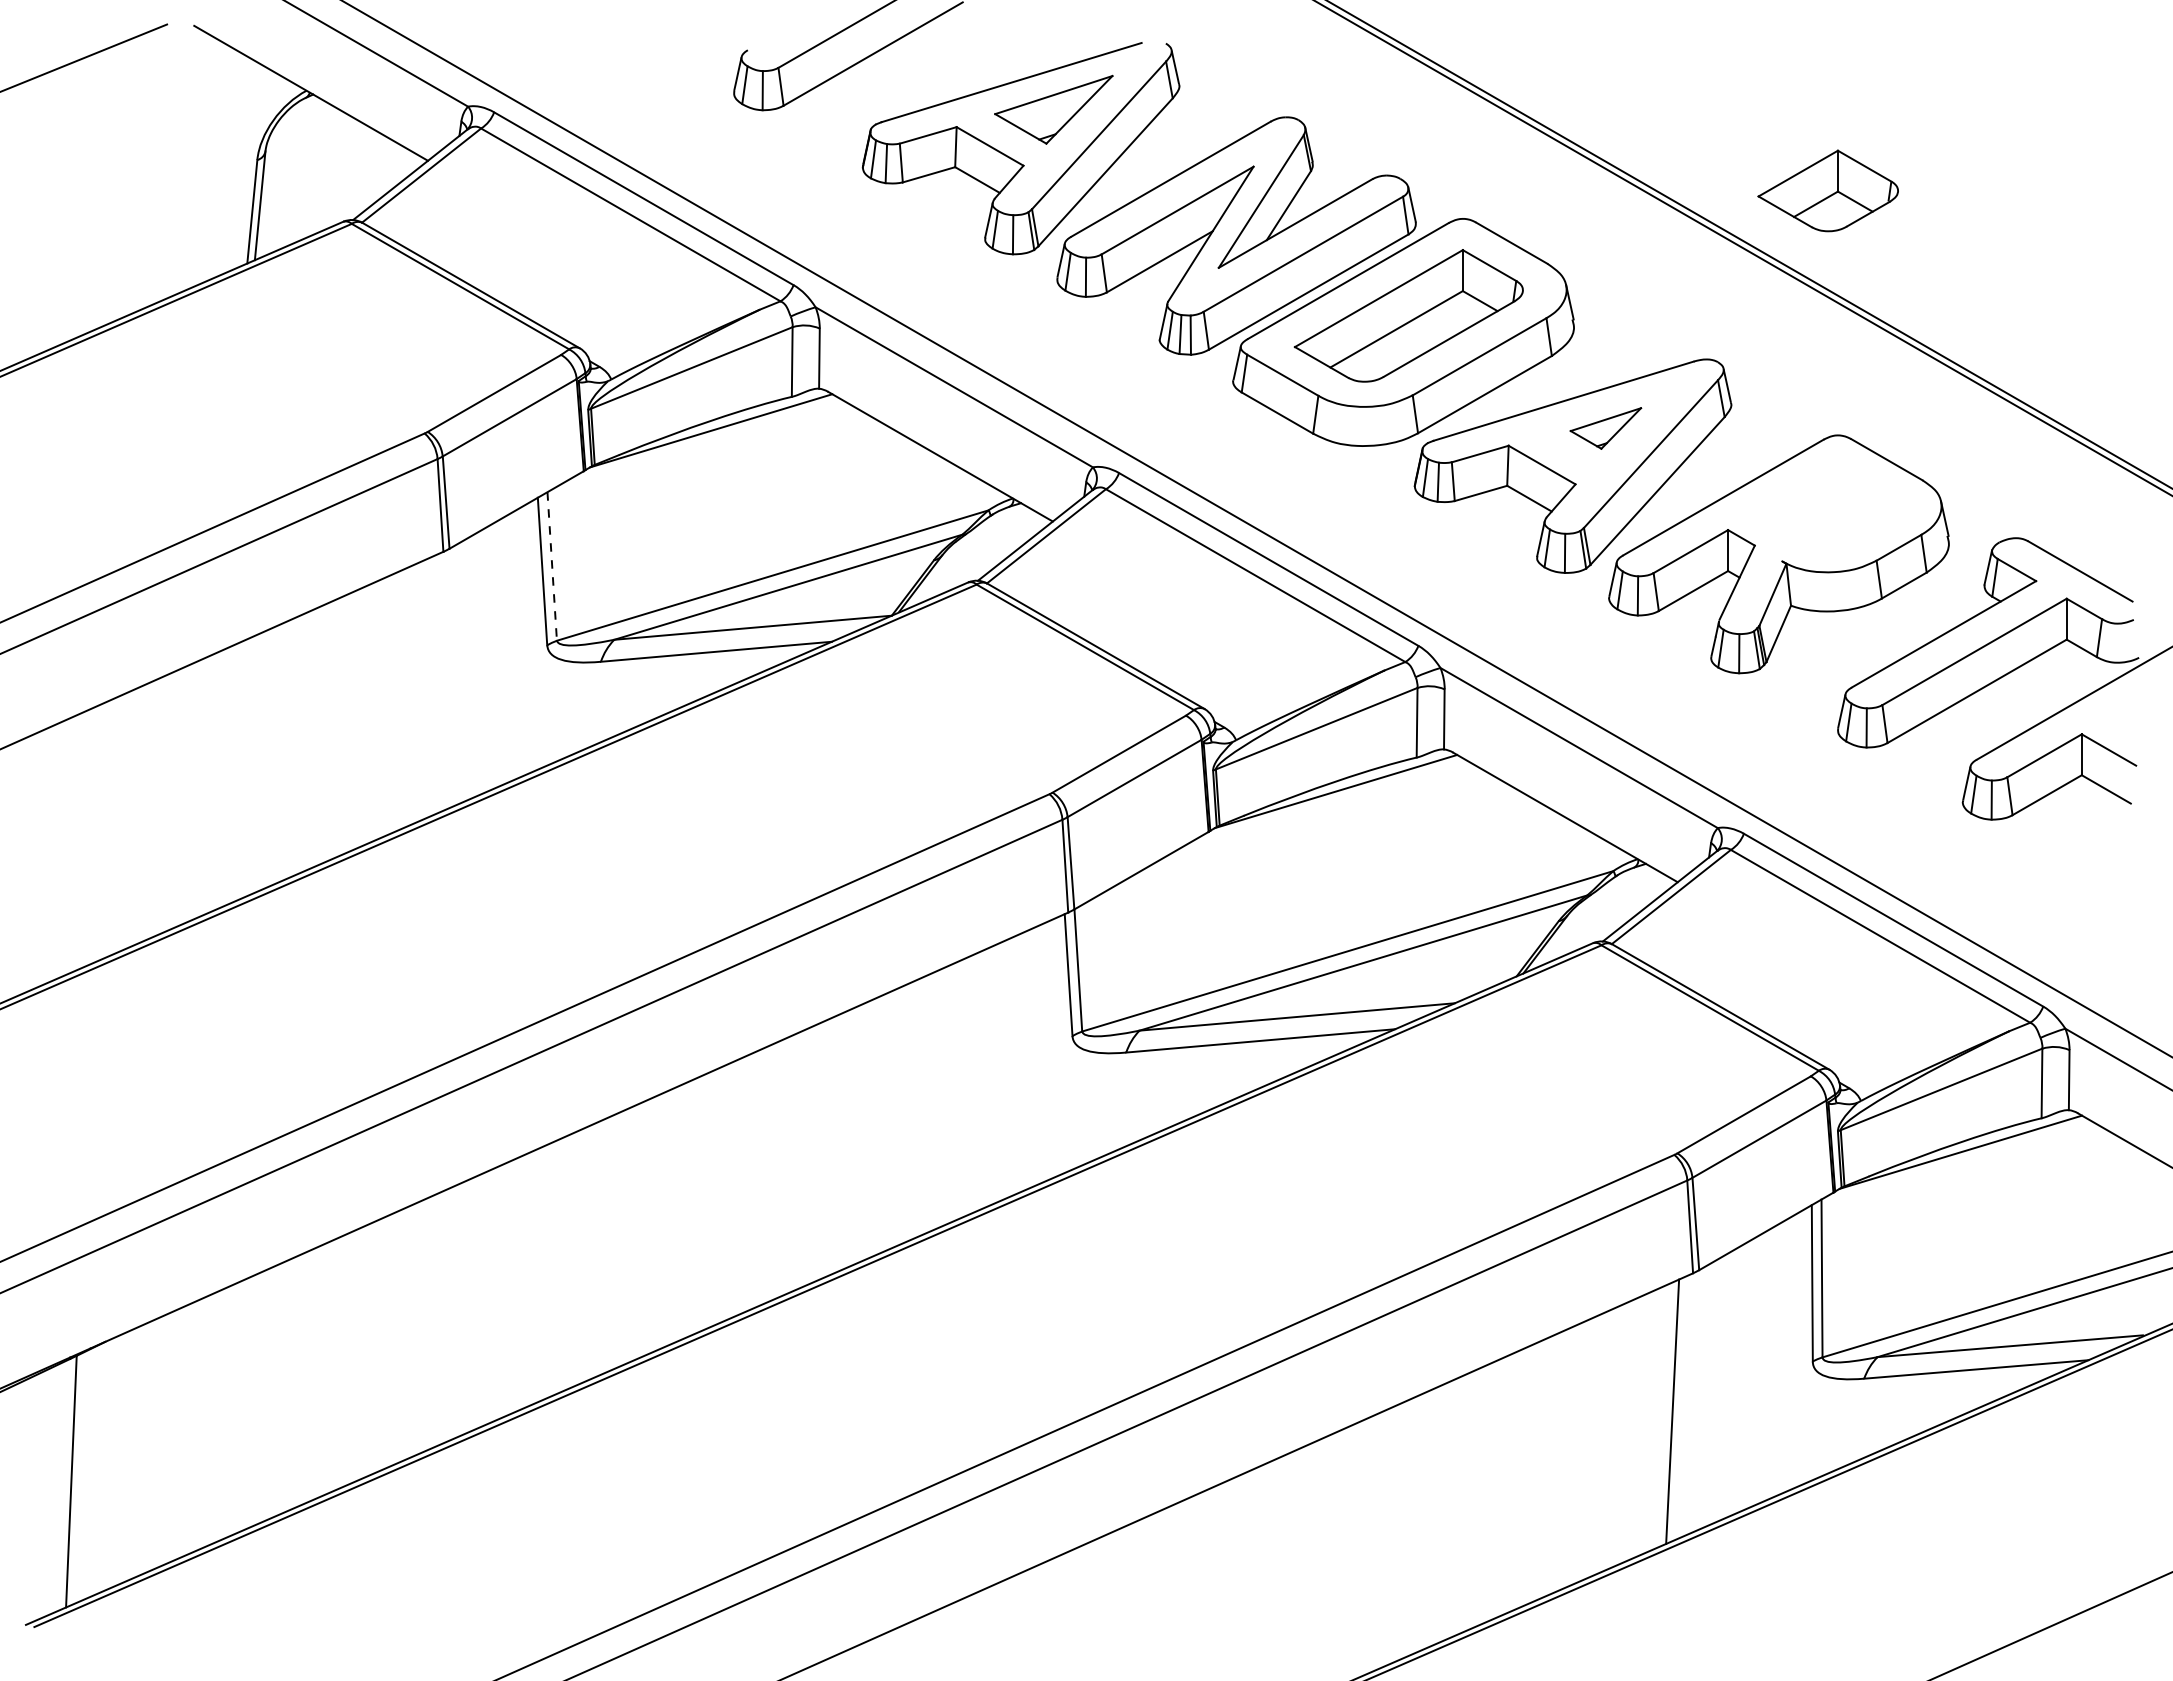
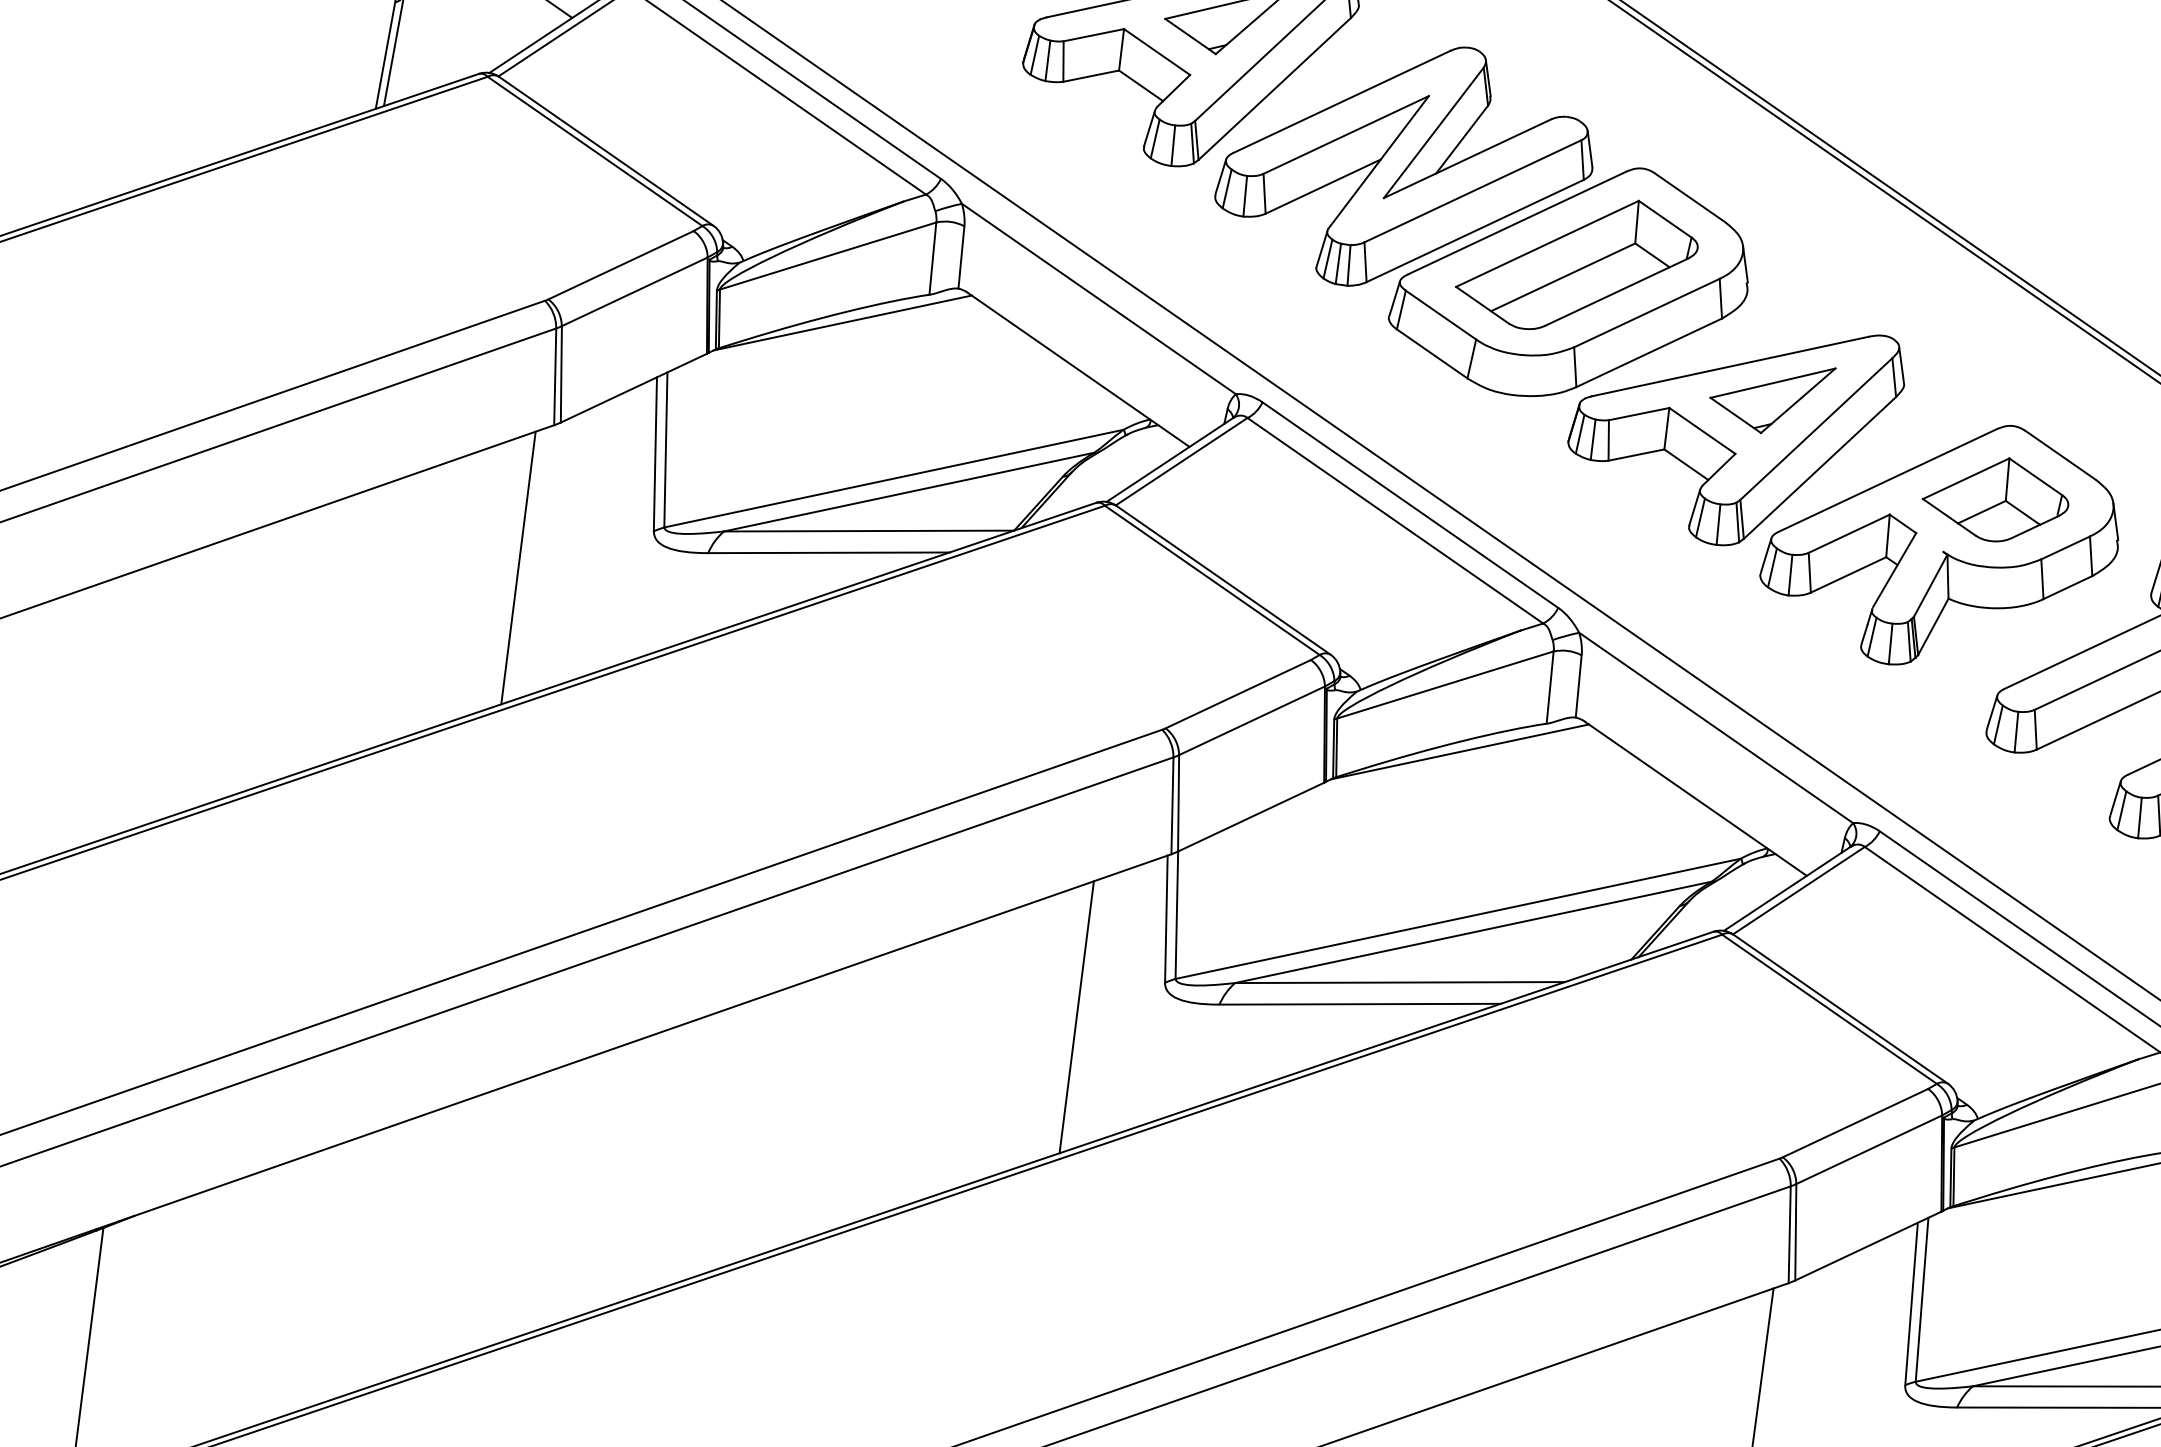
part: (1827, 190) -> (1995, 498), moved
part: (1605, 428) -> (1771, 398), size x1.67
line: (552, 566) -> (666, 449), dashed -> solid
line: (420, 691) -> (518, 568), added
line: (990, 1075) -> (1076, 1016), added

